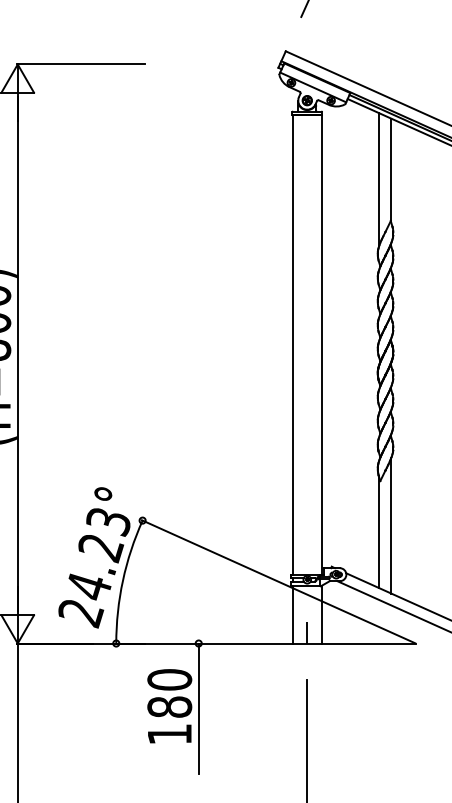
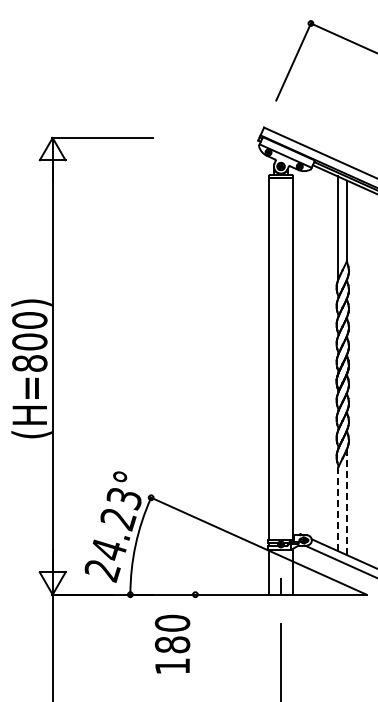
line: (391, 525) -> (347, 501), solid -> dashed
line: (378, 531) -> (337, 506), solid -> dashed
line: (198, 707) -> (195, 645), removed

